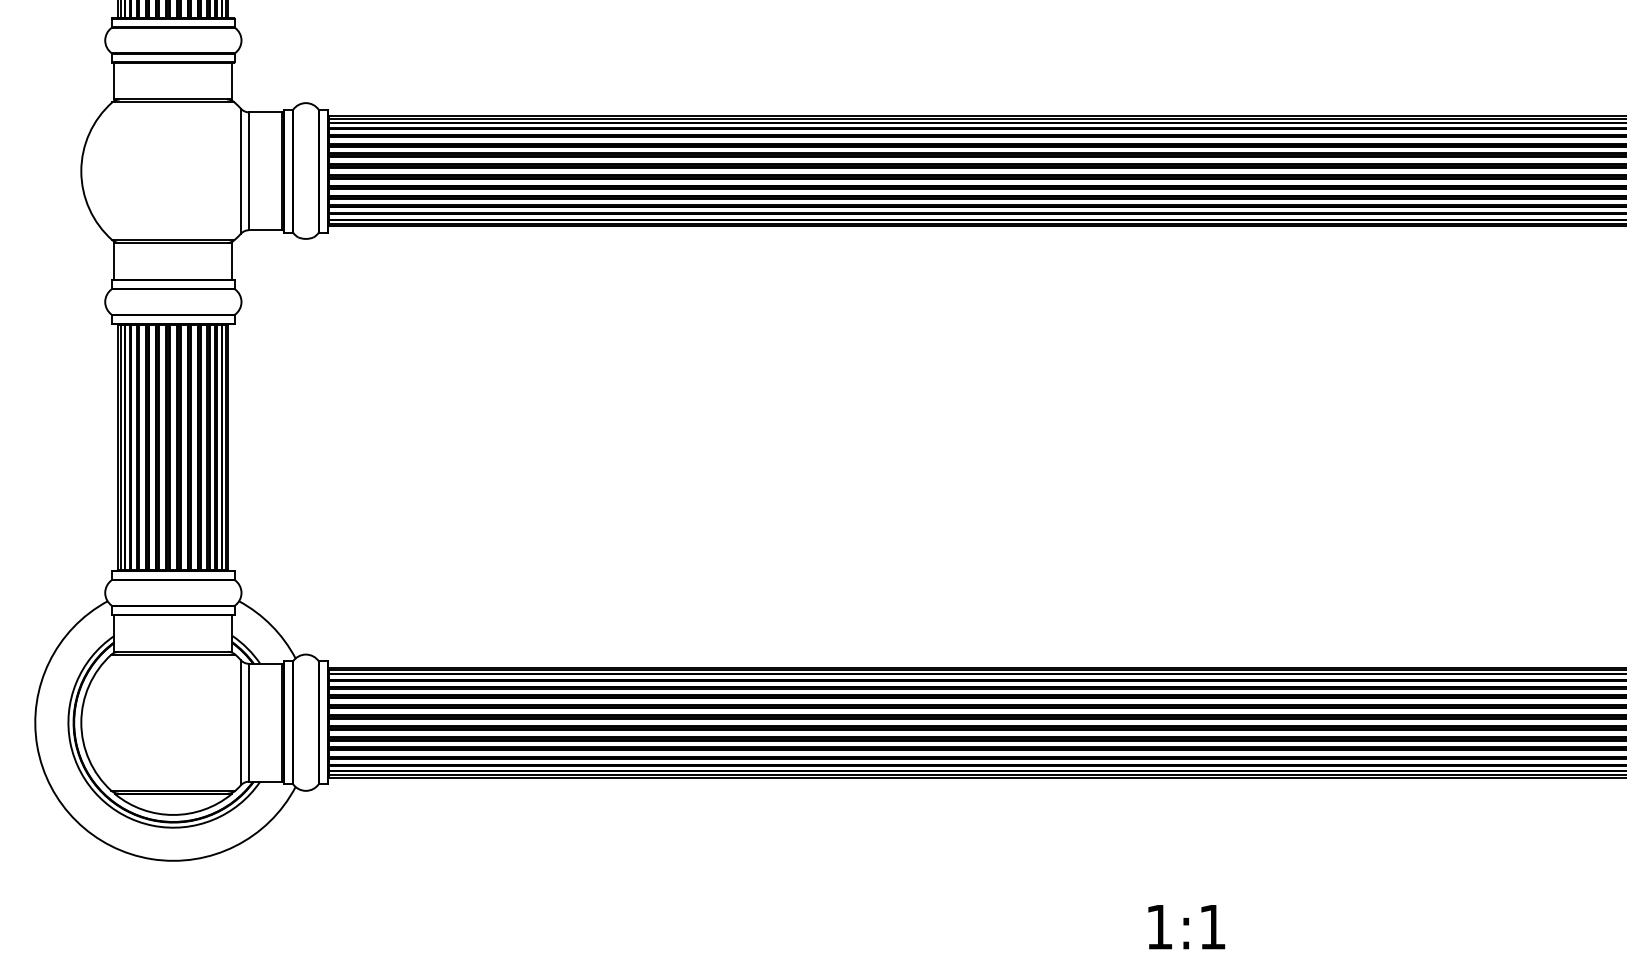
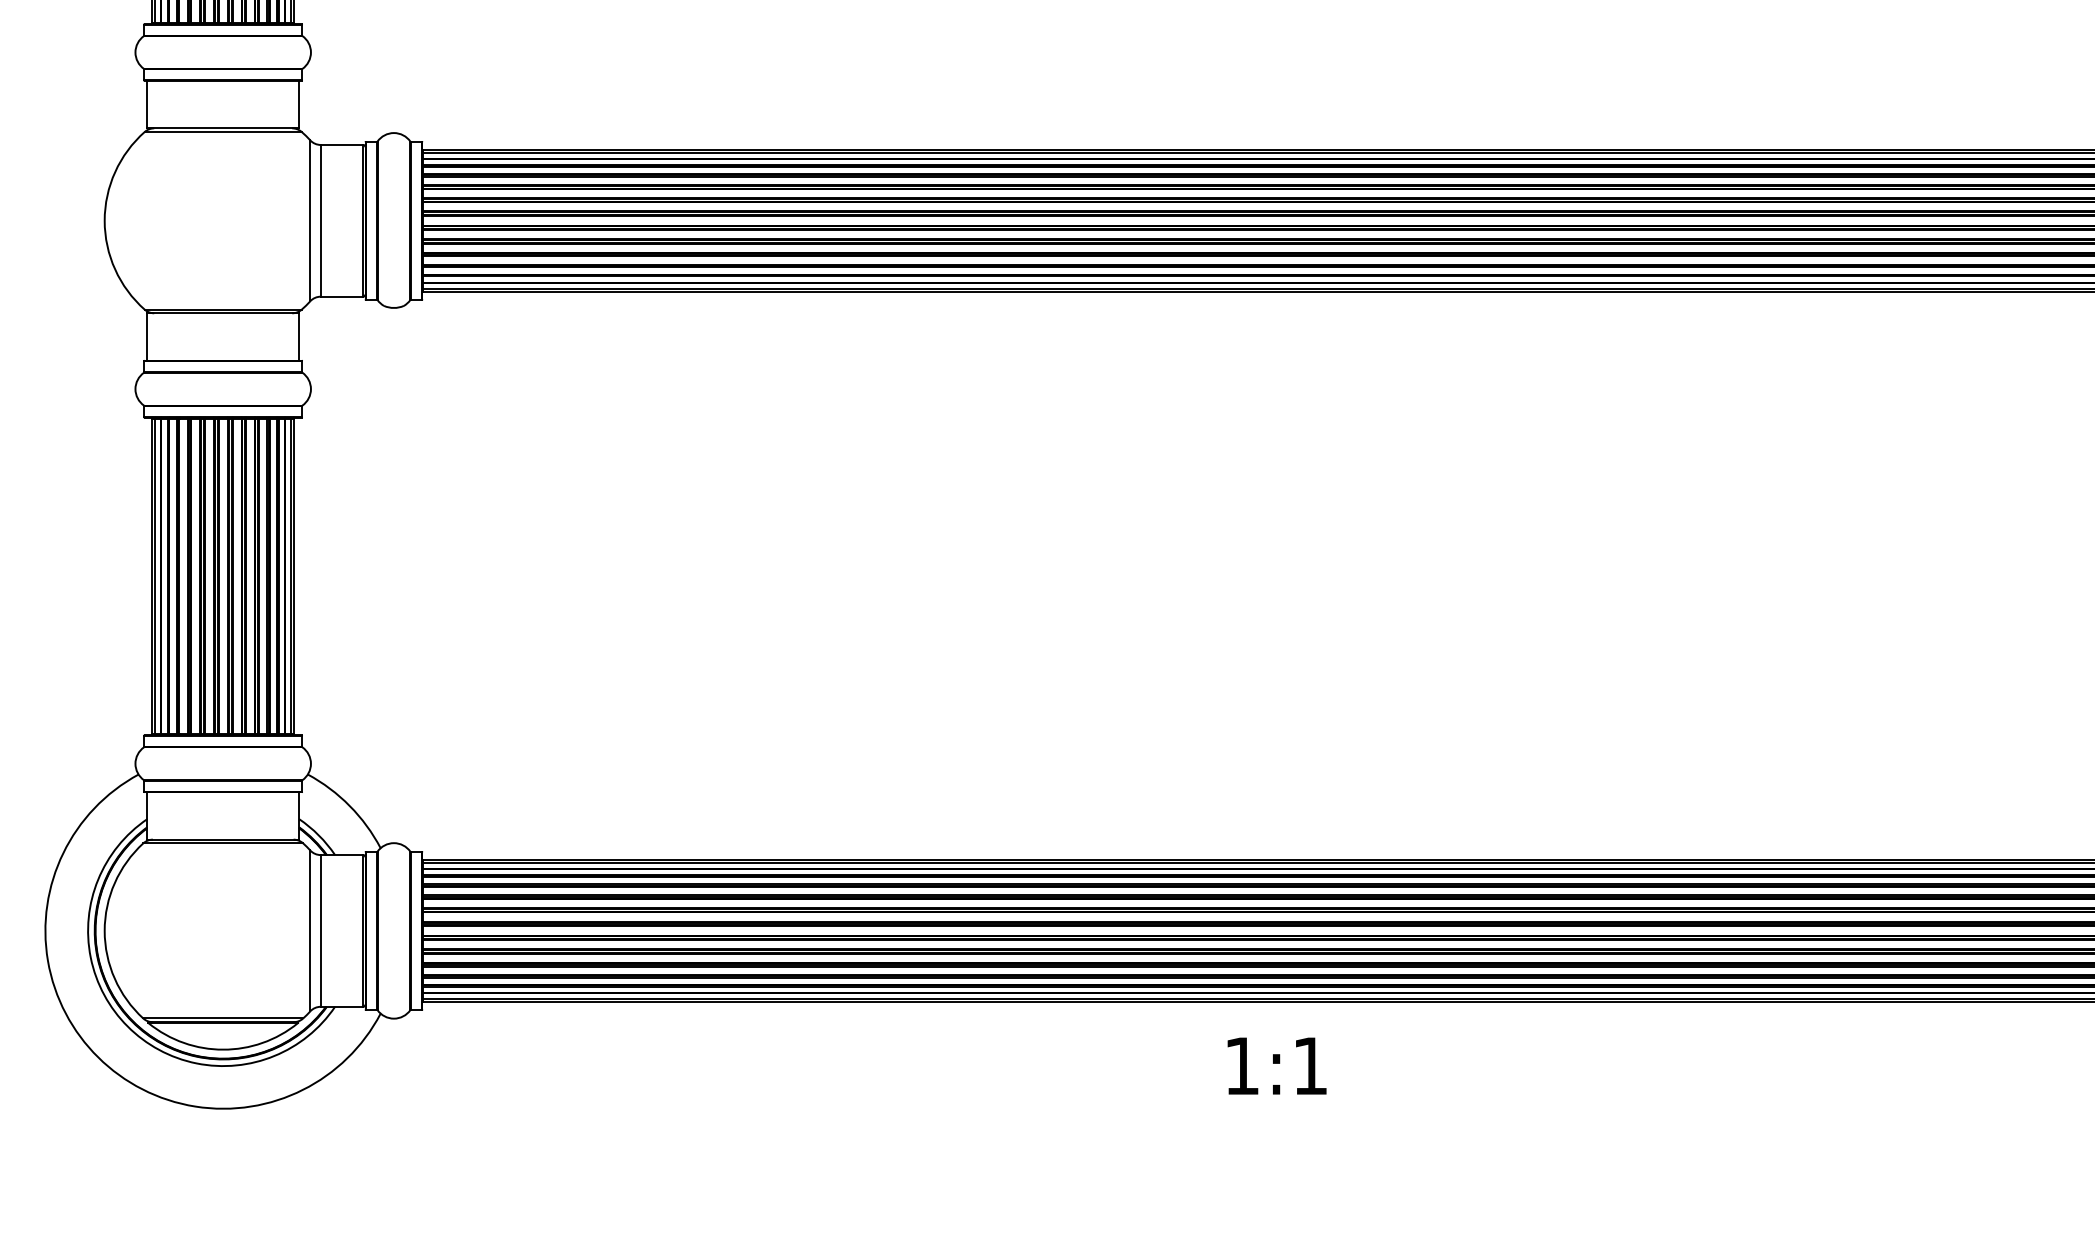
text: (1186, 926) -> (1276, 1065), moved

